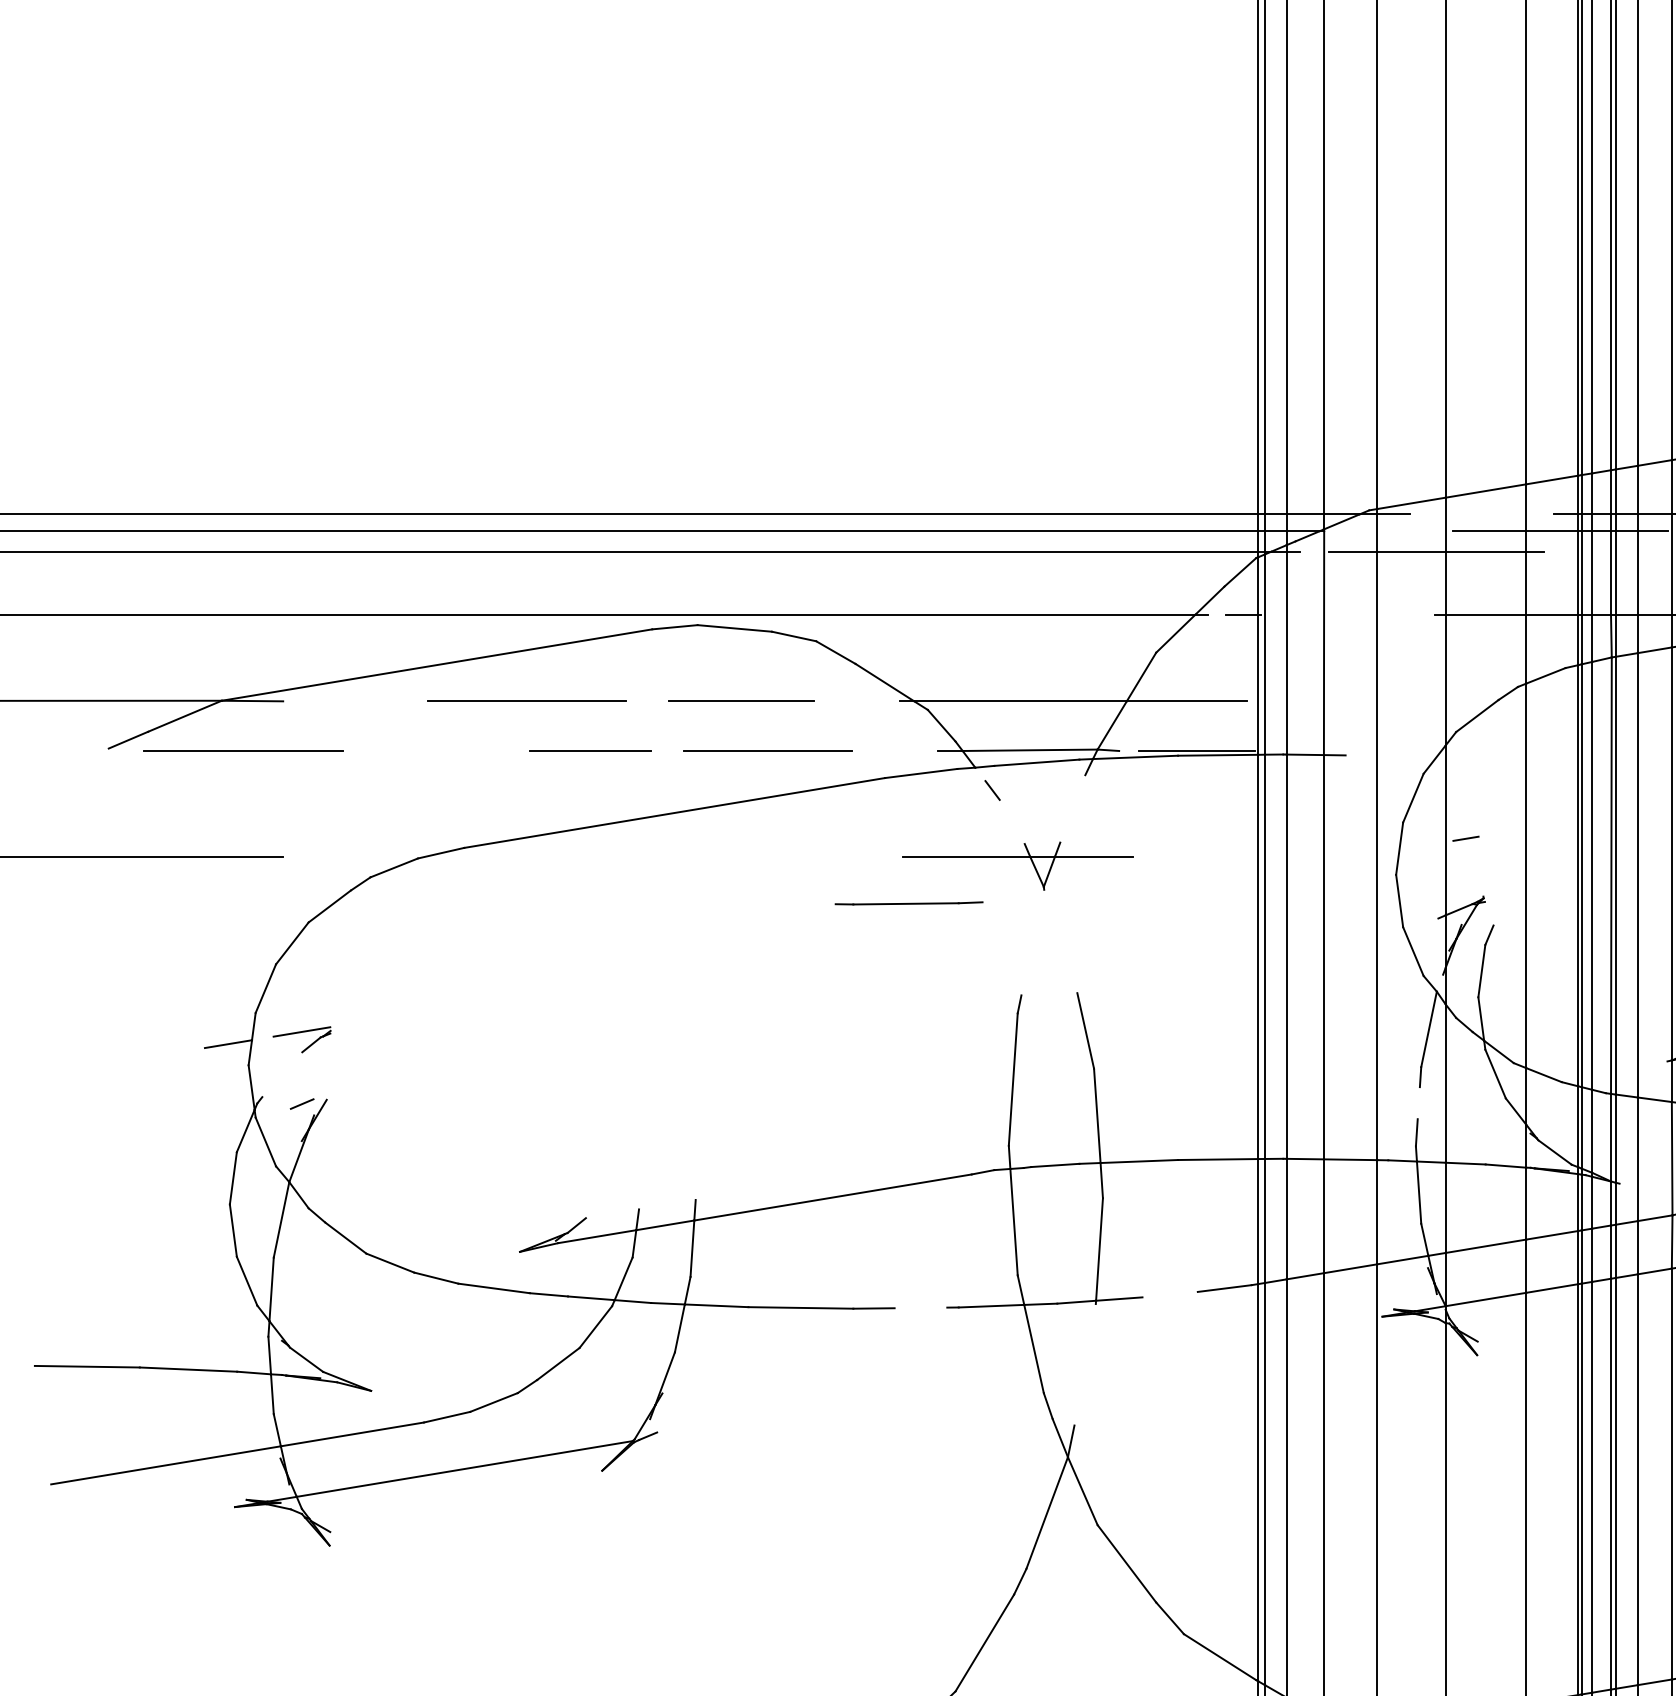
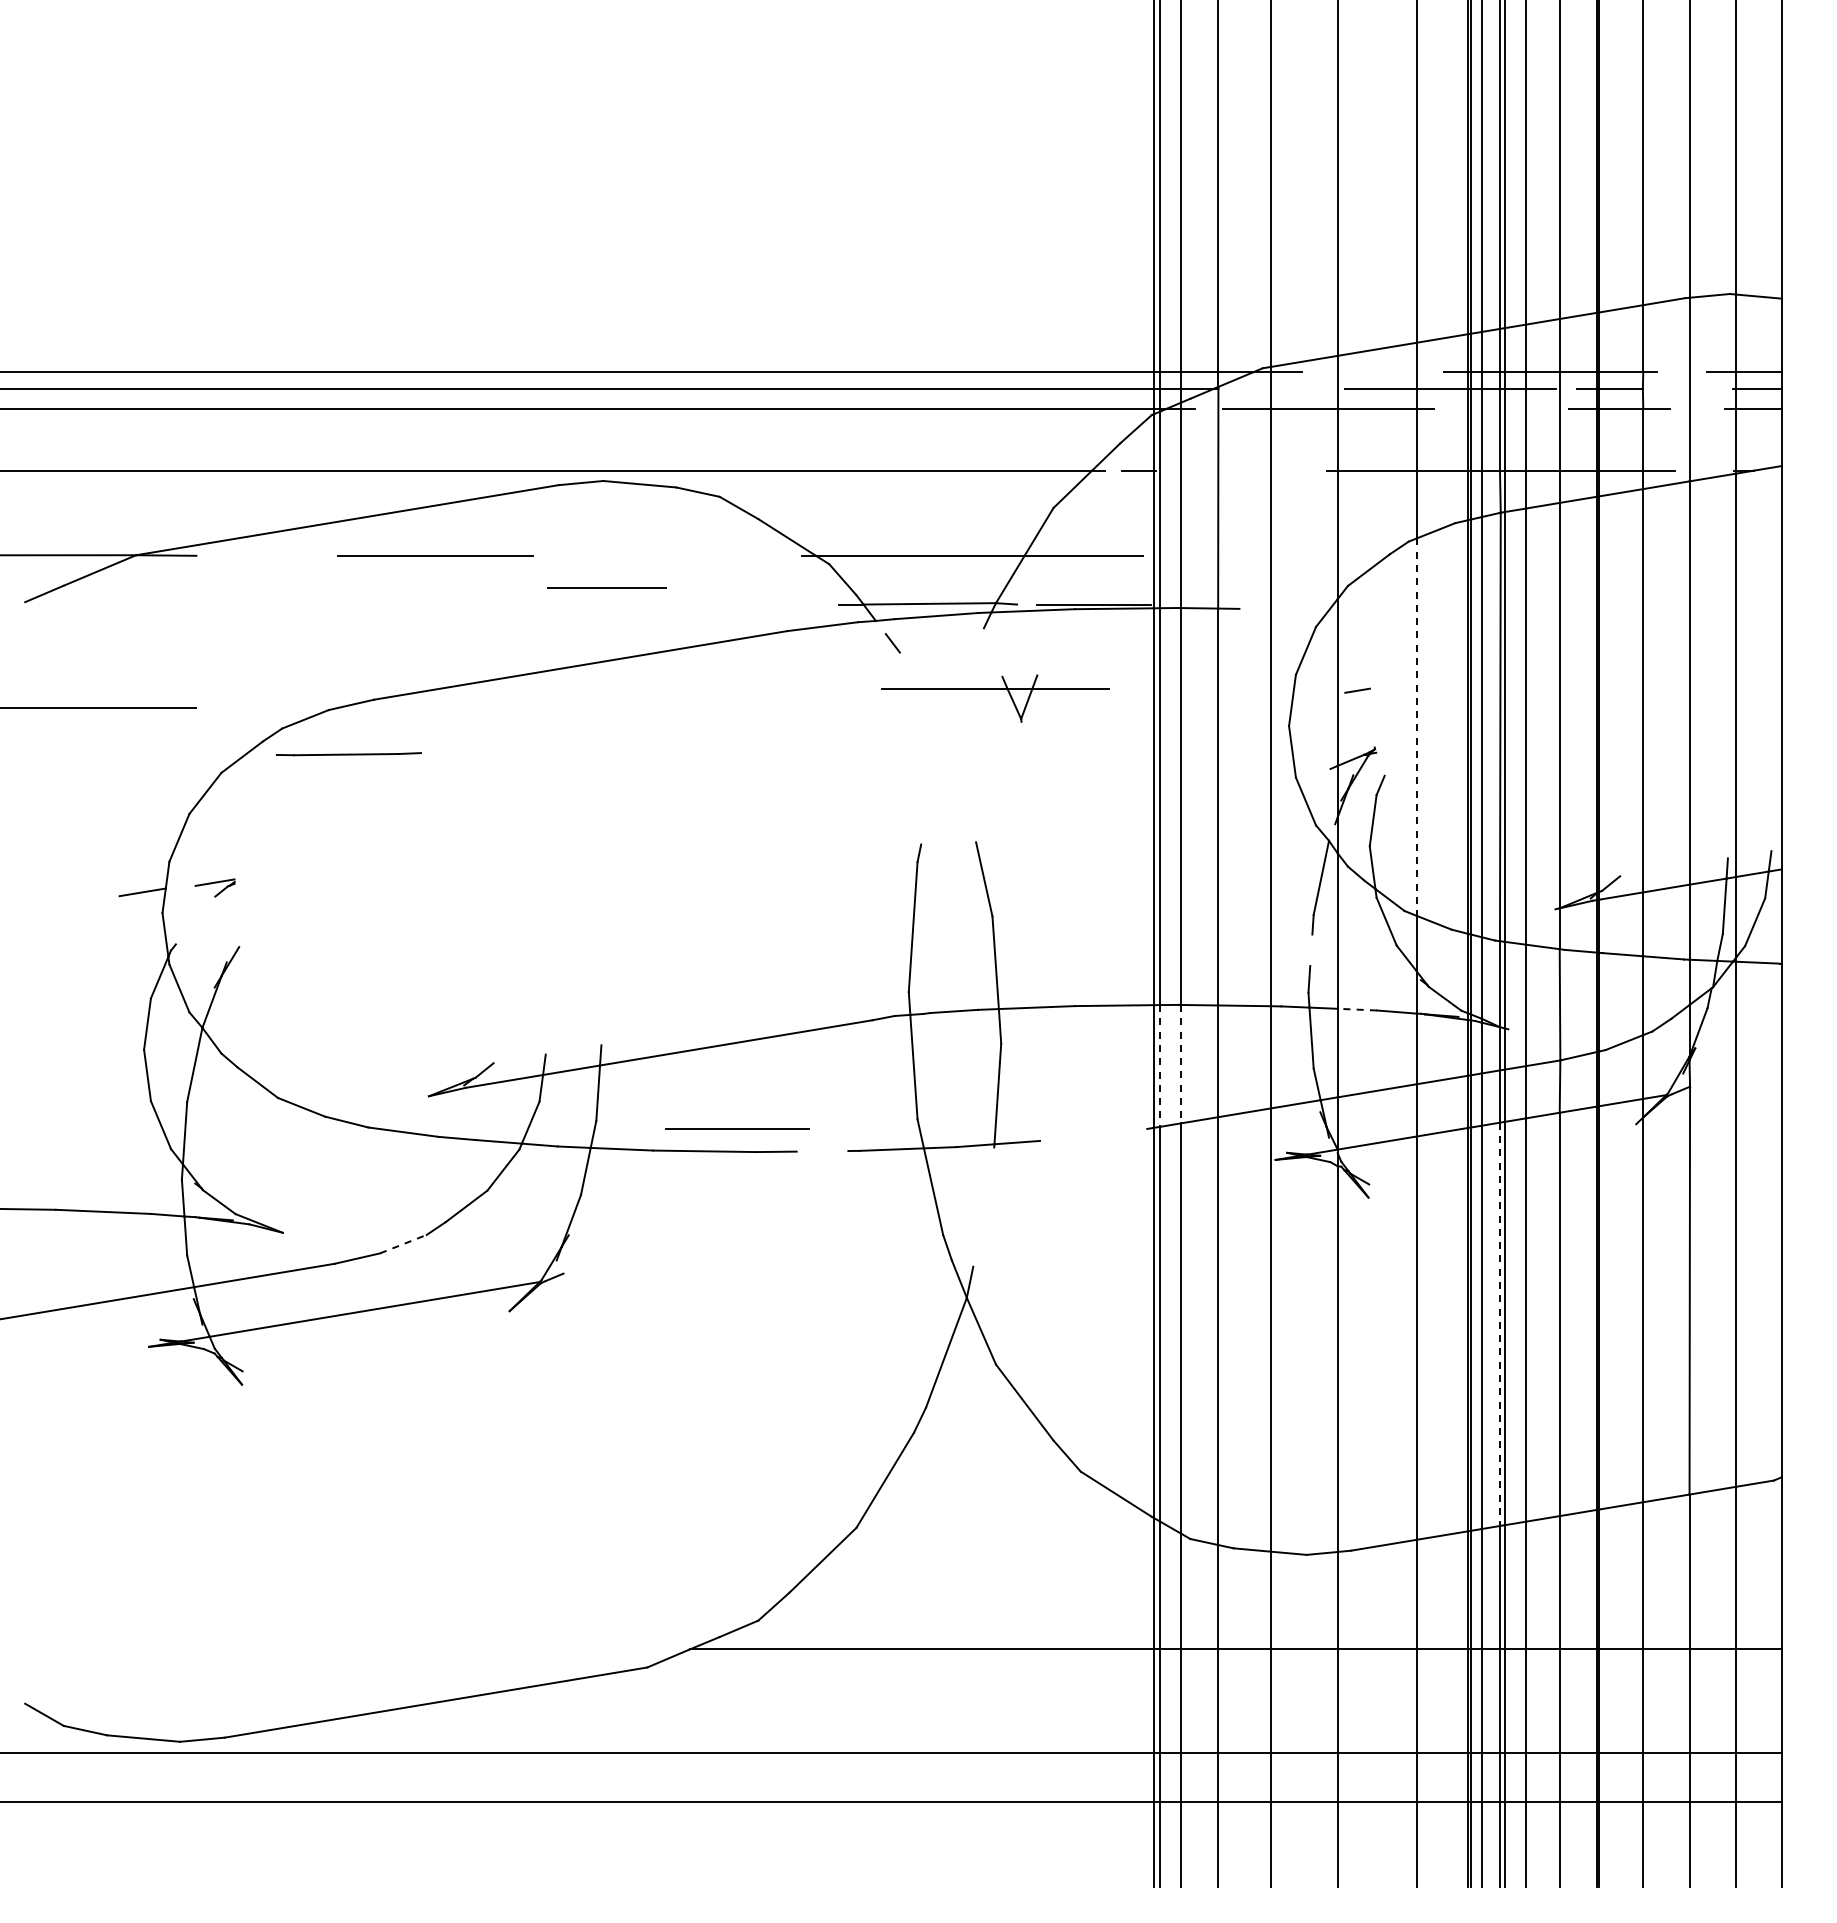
line: (741, 701) -> (737, 1128), moved
line: (242, 750) -> (156, 604), removed
line: (589, 750) -> (606, 587), moved
line: (767, 750) -> (671, 604), removed
part: (1017, 856) -> (995, 689), moved
line: (1525, 876) -> (1416, 727), solid -> dashed
line: (908, 903) -> (348, 754), moved
part: (302, 1039) -> (215, 887), size x0.7
line: (302, 1103) -> (215, 950), removed
line: (1465, 1163) -> (1357, 1009), solid -> dashed
line: (1286, 1219) -> (1181, 1064), solid -> dashed
line: (1265, 1220) -> (1160, 1065), solid -> dashed
line: (1224, 1287) -> (1120, 1131), removed
line: (494, 1401) -> (403, 1243), solid -> dashed
line: (1610, 1484) -> (1499, 1324), solid -> dashed

